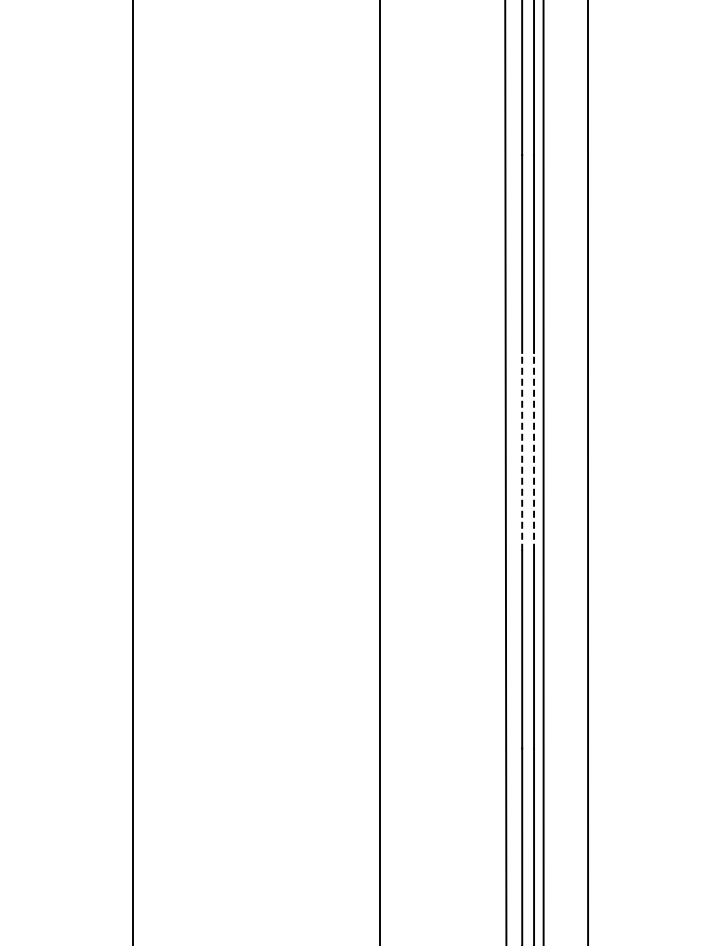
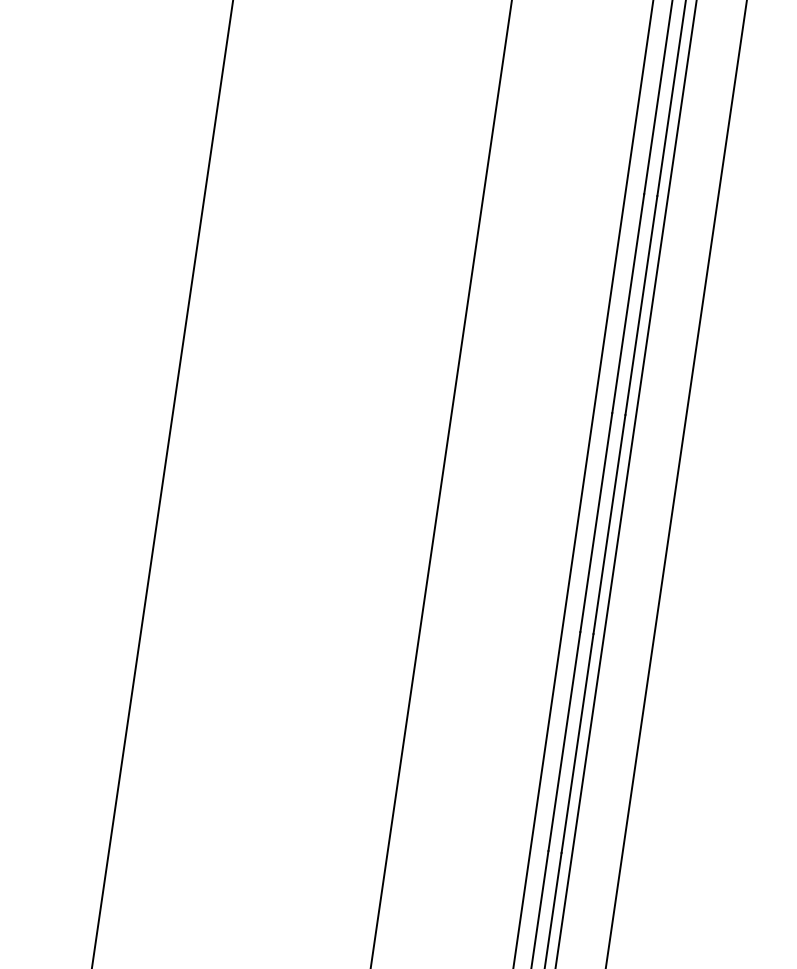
line: (522, 451) -> (596, 522), dashed -> solid
line: (534, 451) -> (610, 524), dashed -> solid

